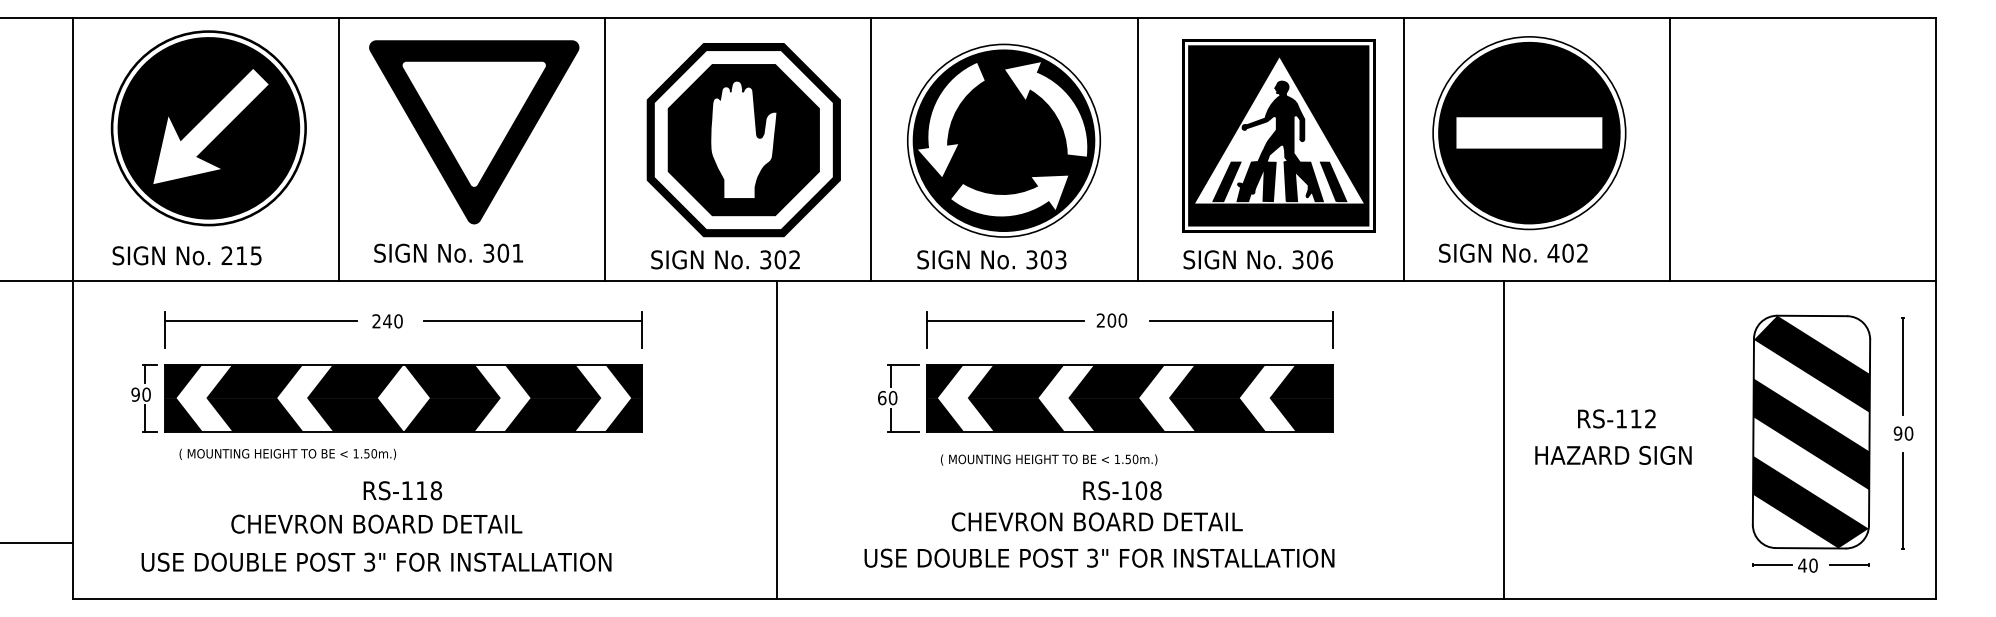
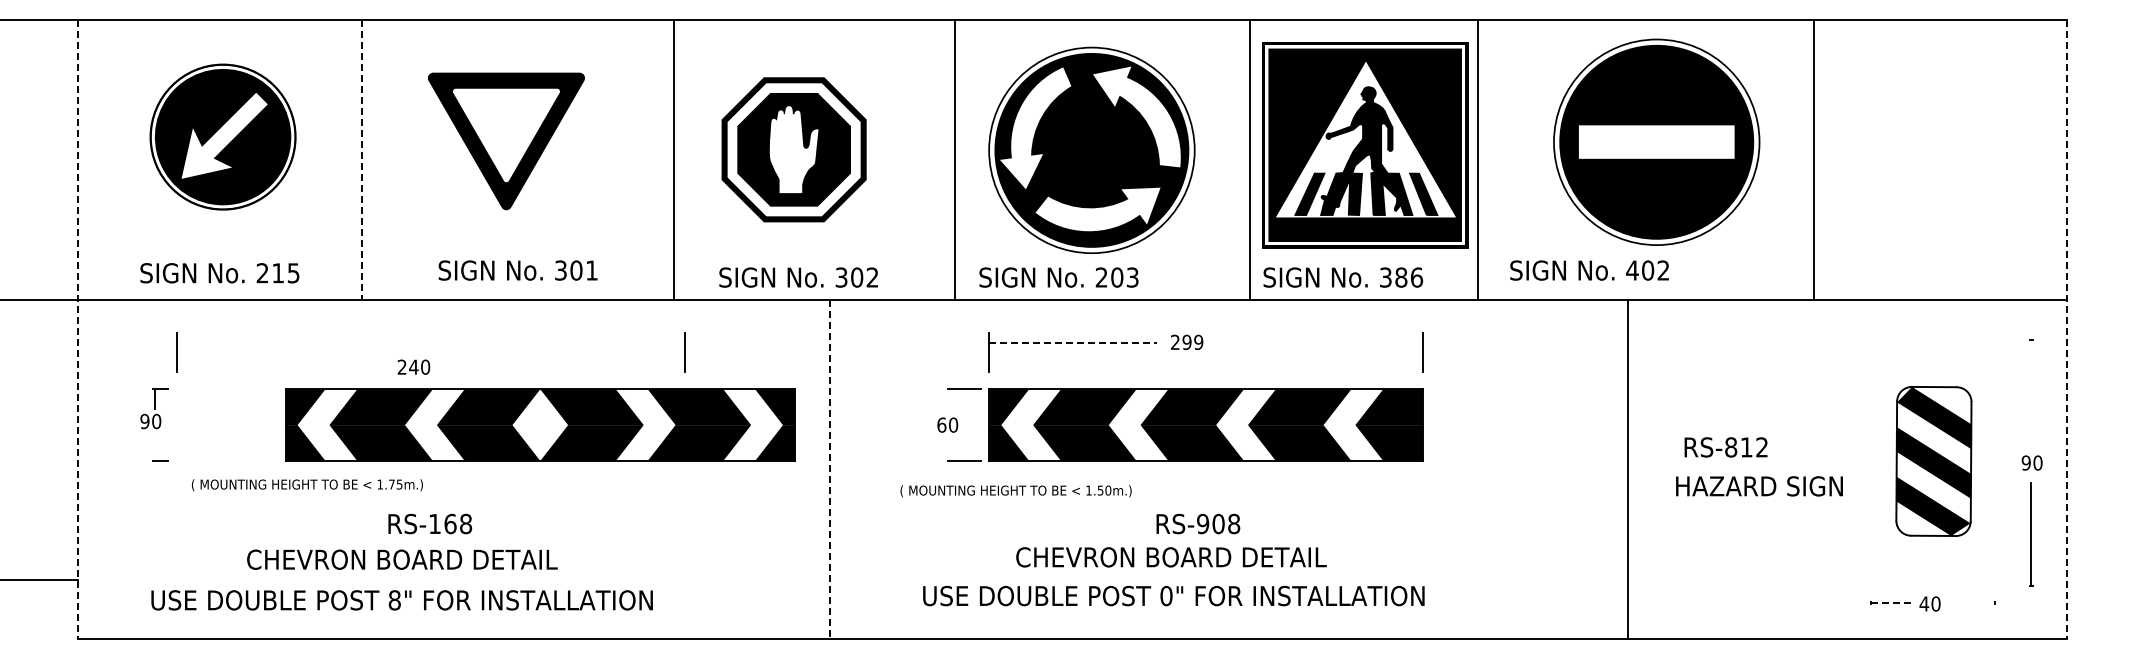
part: (208, 127) -> (222, 136), size x0.7
part: (474, 132) -> (506, 141), size x0.7
part: (1529, 132) -> (1656, 141), moved
part: (743, 139) -> (793, 149), size x0.7
part: (1003, 139) -> (1091, 149), moved
line: (605, 149) -> (674, 159), moved
line: (871, 149) -> (955, 159), moved
line: (1137, 149) -> (1249, 159), moved
line: (1403, 149) -> (1477, 159), moved
line: (1669, 149) -> (1813, 159), moved
line: (339, 150) -> (362, 160), solid -> dashed
text: (448, 253) -> (517, 270), moved
text: (1513, 253) -> (1589, 270), moved
text: (186, 256) -> (219, 273), moved
text: (725, 259) -> (798, 277), moved
text: (1031, 259) -> (1101, 277), 303 -> 203
text: (1312, 259) -> (1401, 277), 306 -> 386
line: (73, 308) -> (78, 329), solid -> dashed
line: (1936, 308) -> (2067, 329), solid -> dashed
text: (387, 320) -> (413, 366), moved
text: (1116, 320) -> (1192, 342), 200 -> 299
line: (260, 321) -> (278, 343), removed
line: (532, 321) -> (568, 343), removed
line: (1005, 321) -> (1073, 343), solid -> dashed
line: (1241, 321) -> (1325, 343), removed
line: (1902, 366) -> (2031, 391), removed
line: (890, 375) -> (950, 401), removed
part: (404, 397) -> (540, 424), moved
line: (145, 418) -> (155, 446), removed
line: (890, 419) -> (950, 448), removed
text: (1621, 419) -> (1731, 447), RS-112 -> RS-812
part: (1811, 432) -> (1933, 461), size x0.6
line: (776, 439) -> (829, 469), solid -> dashed
line: (1503, 439) -> (1628, 469), moved
text: (370, 453) -> (395, 484), 1.50m.) -> 1.75m.)
text: (1613, 455) -> (1759, 486), moved
text: (1048, 460) -> (1015, 491), moved
text: (421, 490) -> (450, 523), RS-118 -> RS-168
text: (1127, 490) -> (1203, 523), RS-108 -> RS-908
text: (1092, 557) -> (1166, 595), 3" -> 0"
text: (369, 562) -> (394, 600), 3" -> 8"
line: (1772, 565) -> (1892, 603), solid -> dashed
line: (1849, 565) -> (1974, 603), removed

